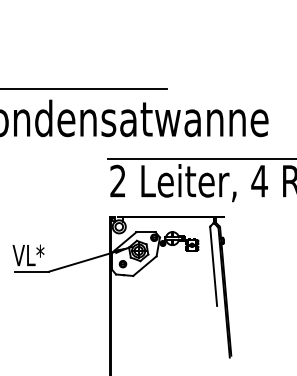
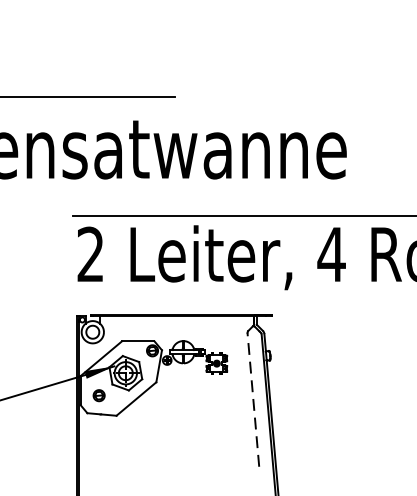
line: (213, 266) -> (253, 399), solid -> dashed

